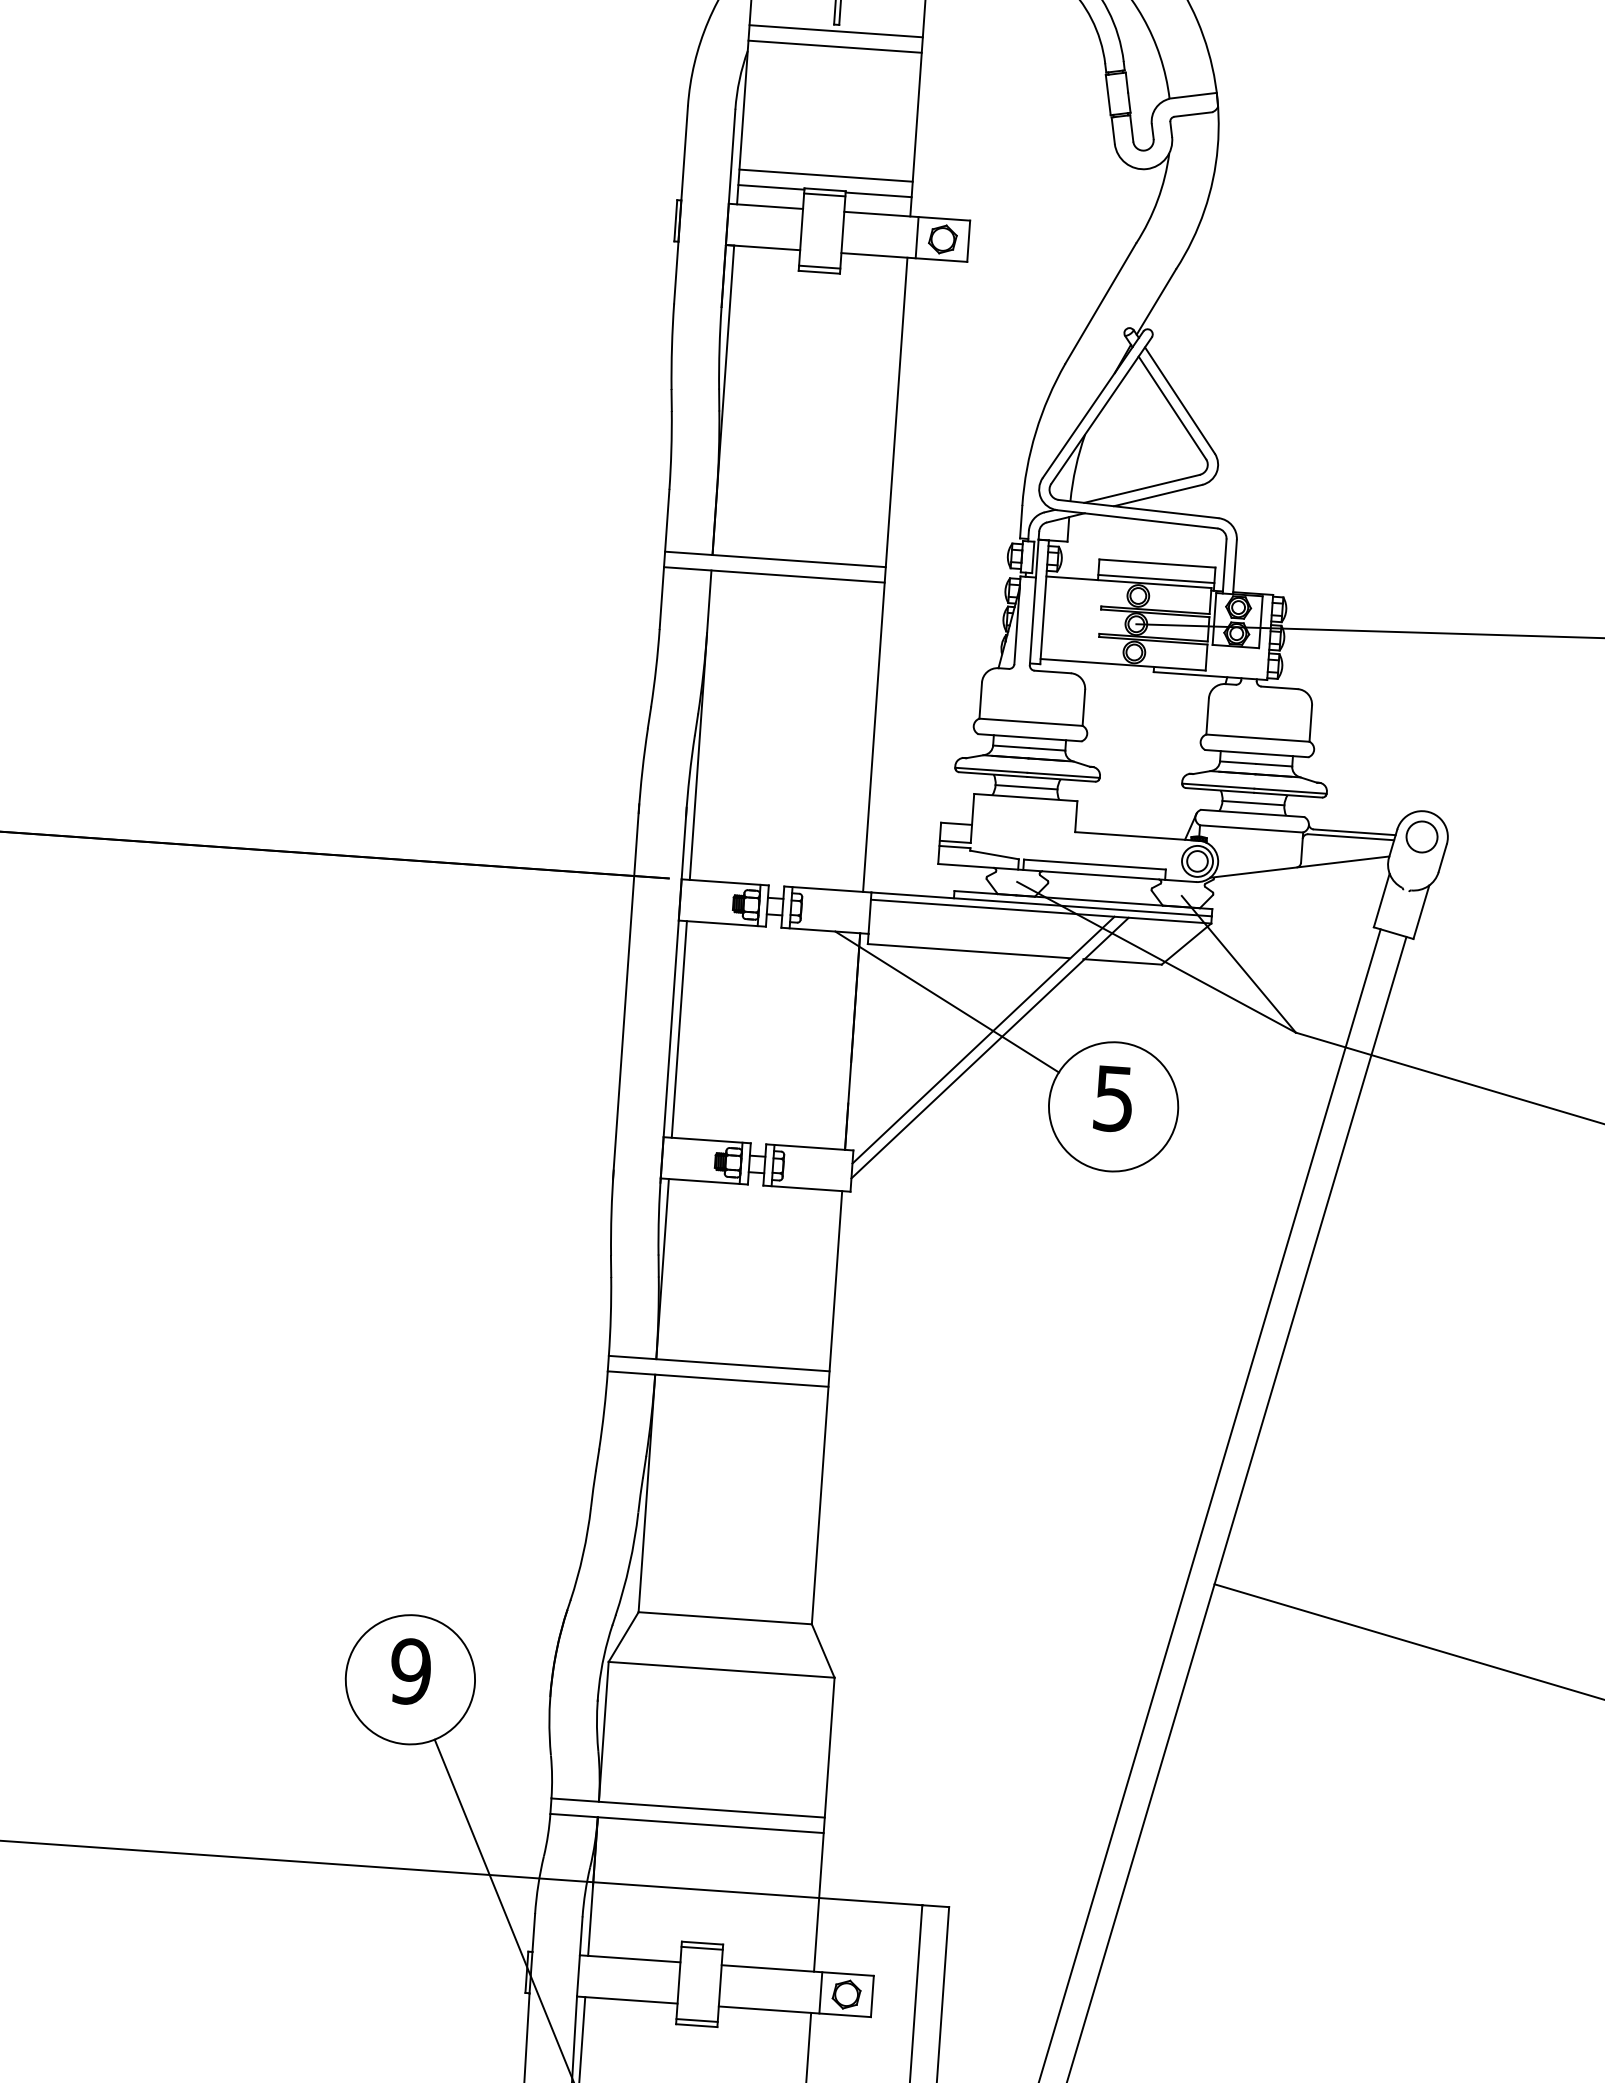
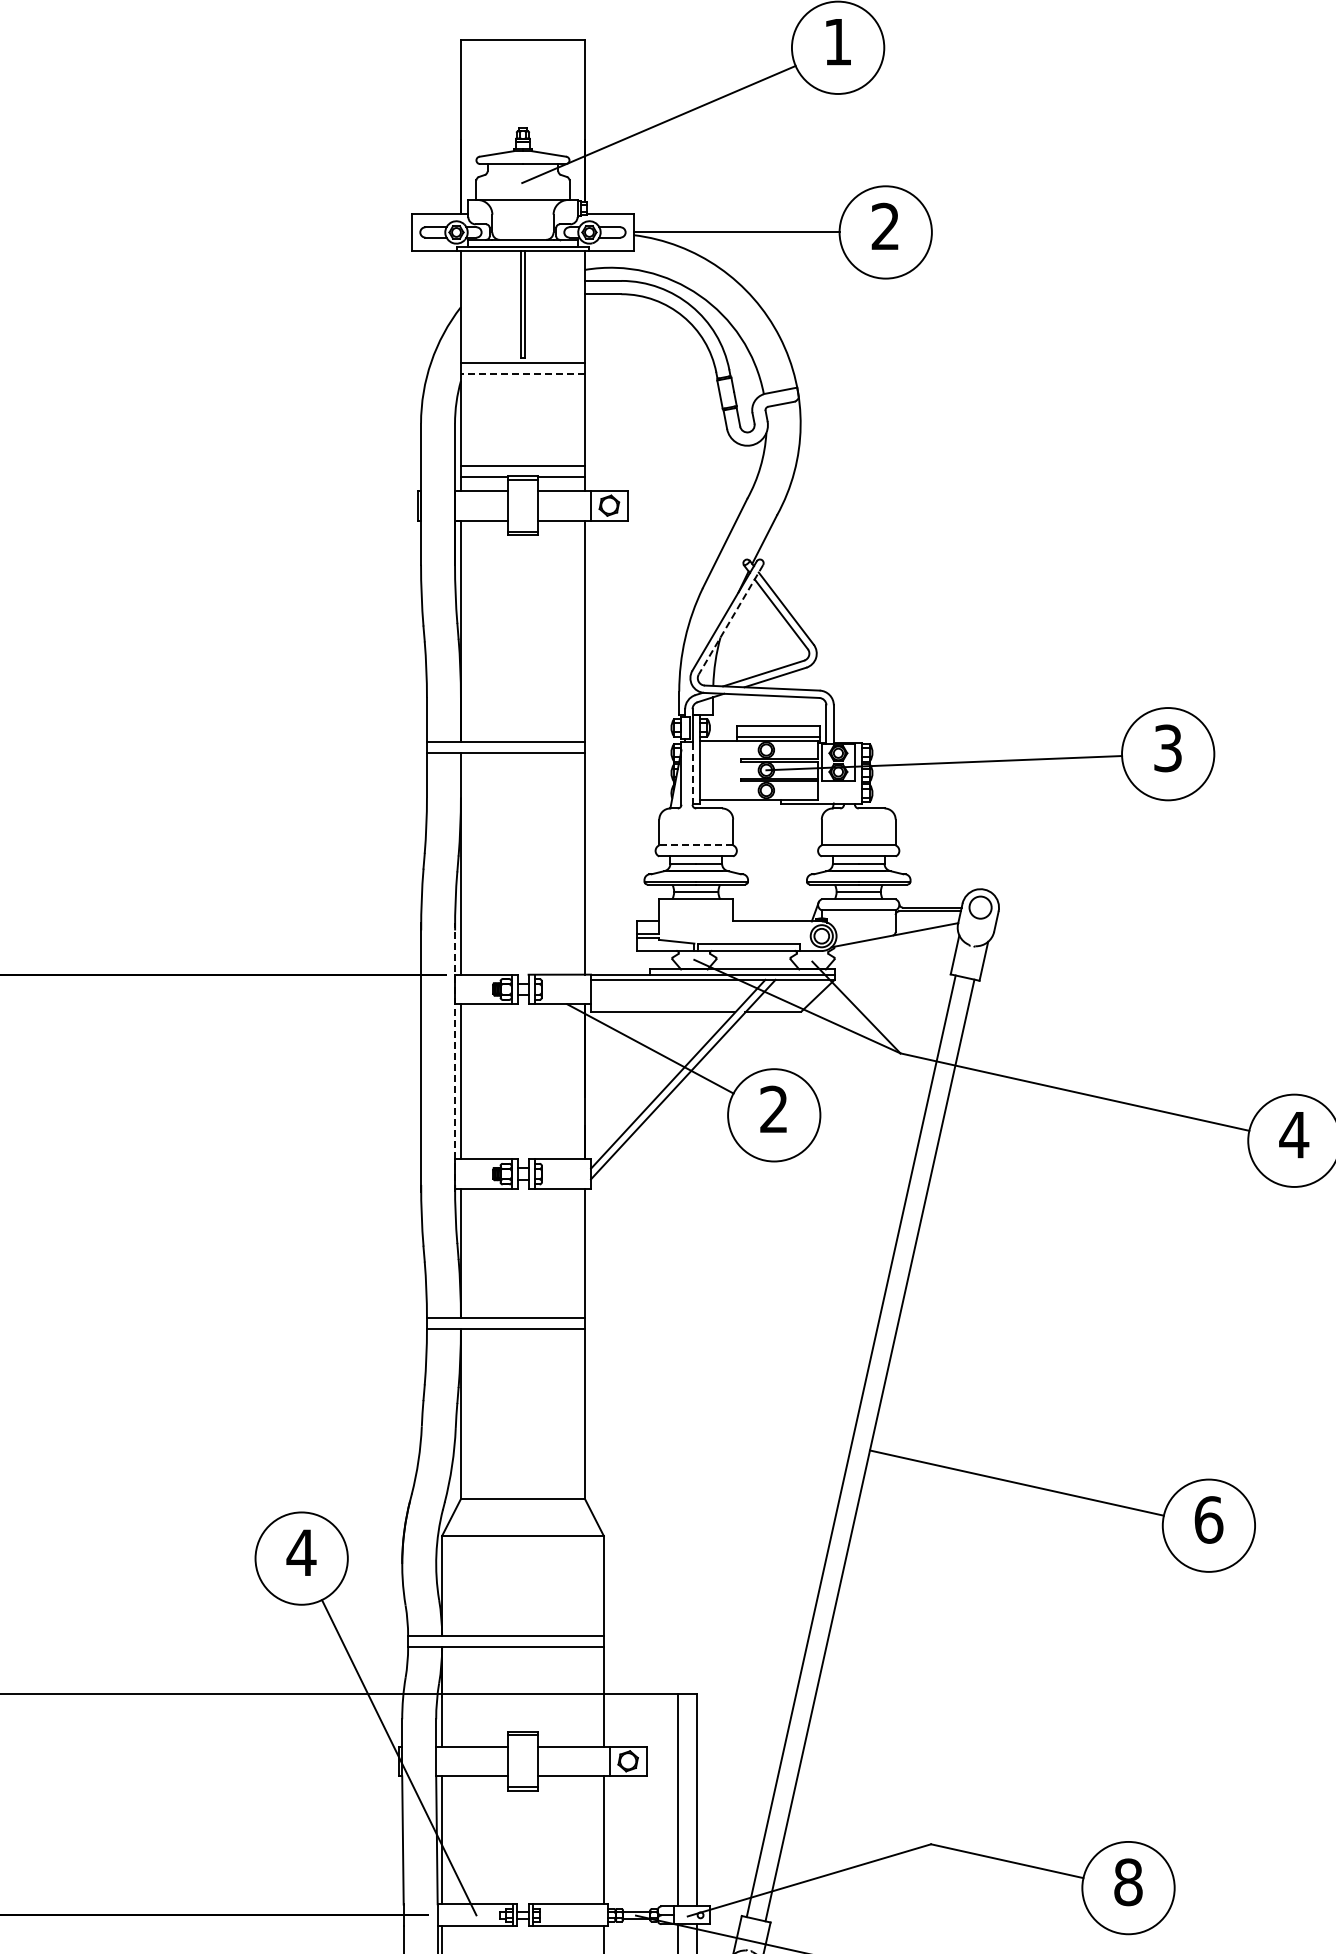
line: (834, 46) -> (522, 373), solid -> dashed
line: (1100, 411) -> (730, 620), solid -> dashed
line: (1032, 620) -> (692, 772), solid -> dashed
line: (1031, 722) -> (696, 845), solid -> dashed
line: (674, 994) -> (455, 1057), solid -> dashed
text: (1113, 1098) -> (773, 1109), 5 -> 2
text: (410, 1671) -> (301, 1552), 9 -> 4

